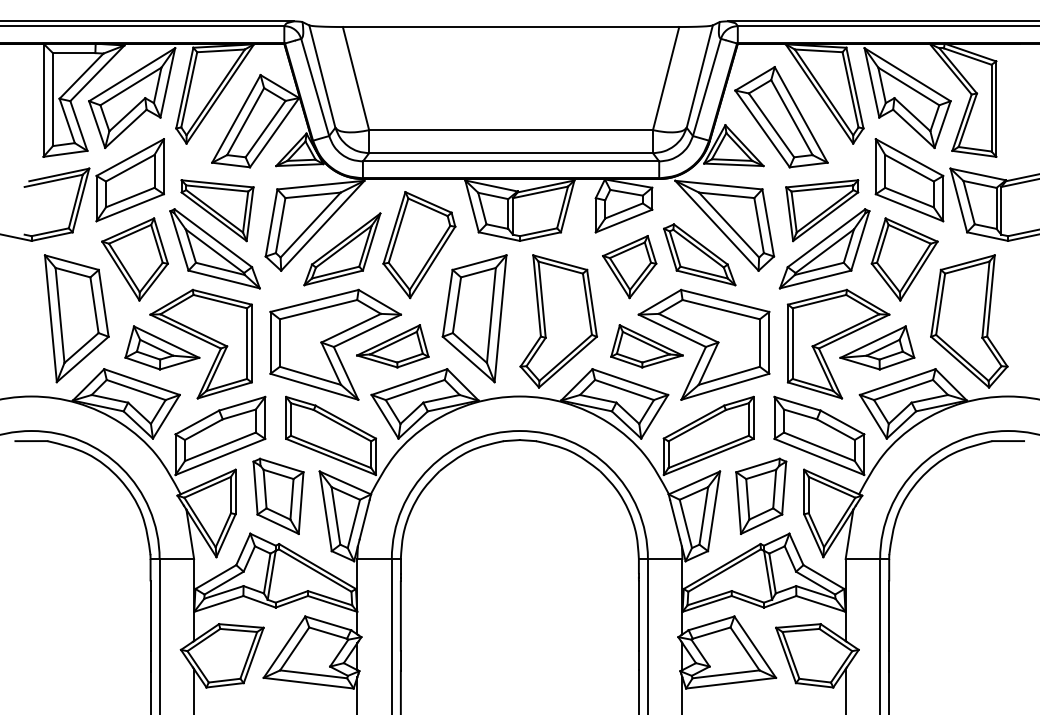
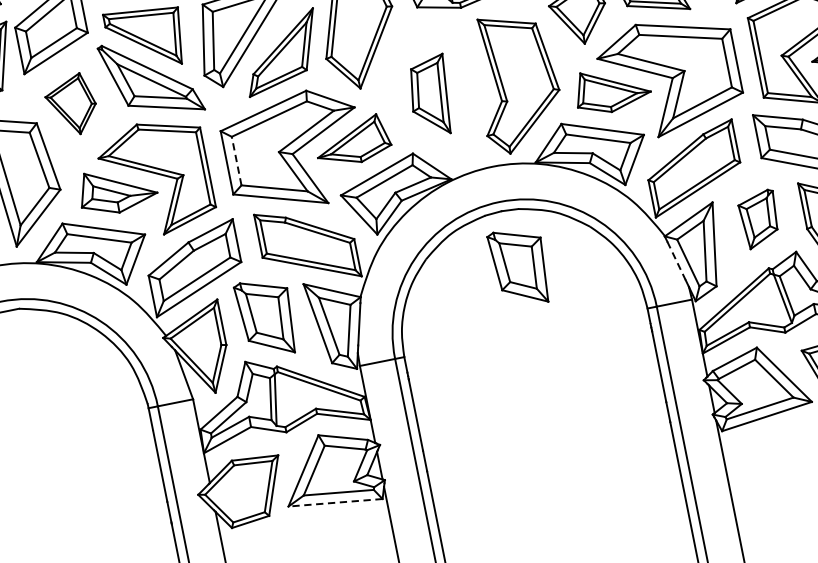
part: (134, 259) -> (71, 105), size x0.7
part: (474, 318) -> (430, 96), size x0.6
line: (279, 343) -> (236, 161), solid -> dashed
part: (526, 495) -> (519, 266), added
part: (761, 495) -> (759, 218), size x0.7
line: (675, 520) -> (677, 261), solid -> dashed
line: (308, 683) -> (335, 503), solid -> dashed

